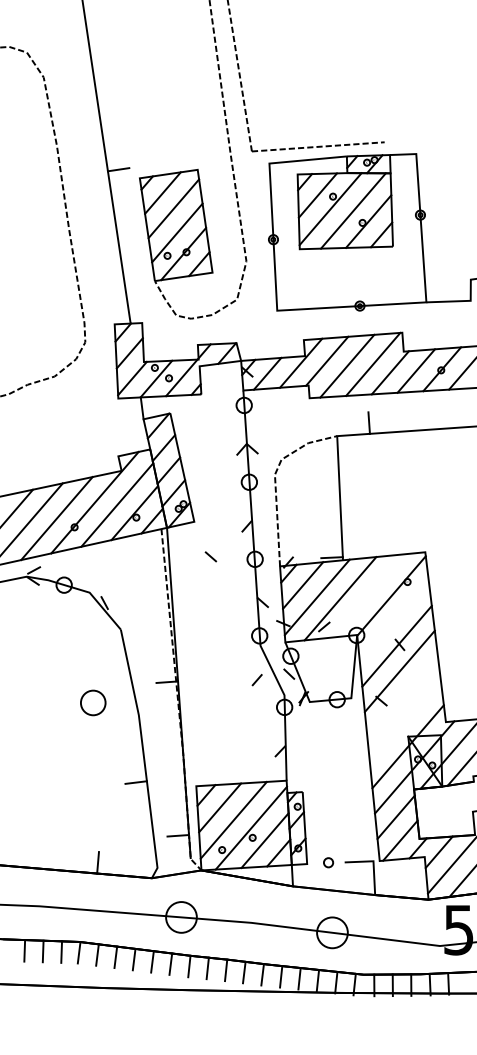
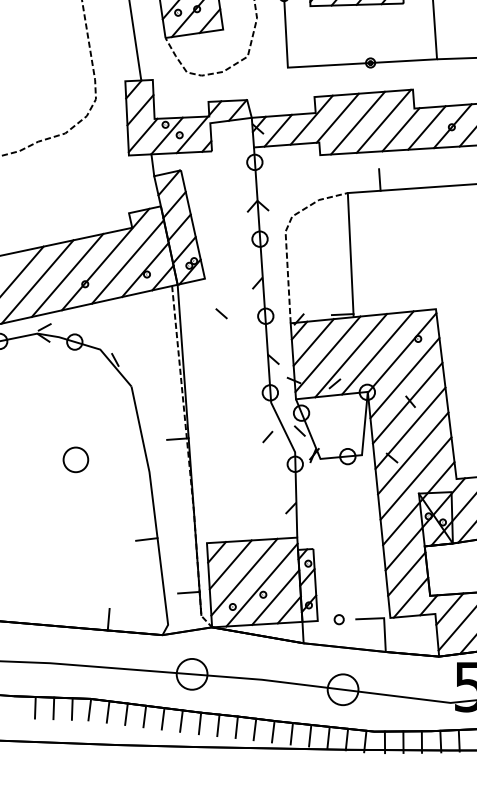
line: (367, 595) -> (378, 352), added
line: (393, 621) -> (404, 378), added
line: (402, 696) -> (413, 453), added
part: (93, 702) -> (76, 459), moved
line: (404, 721) -> (415, 478), added

